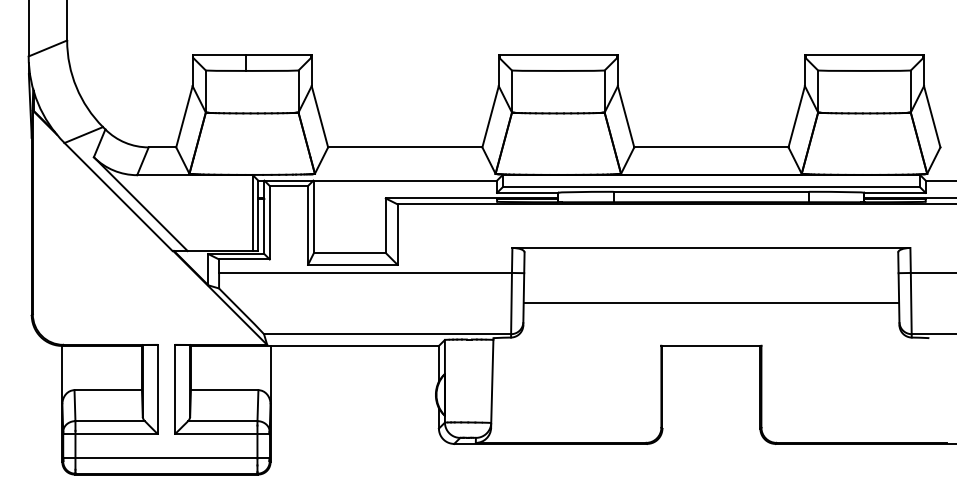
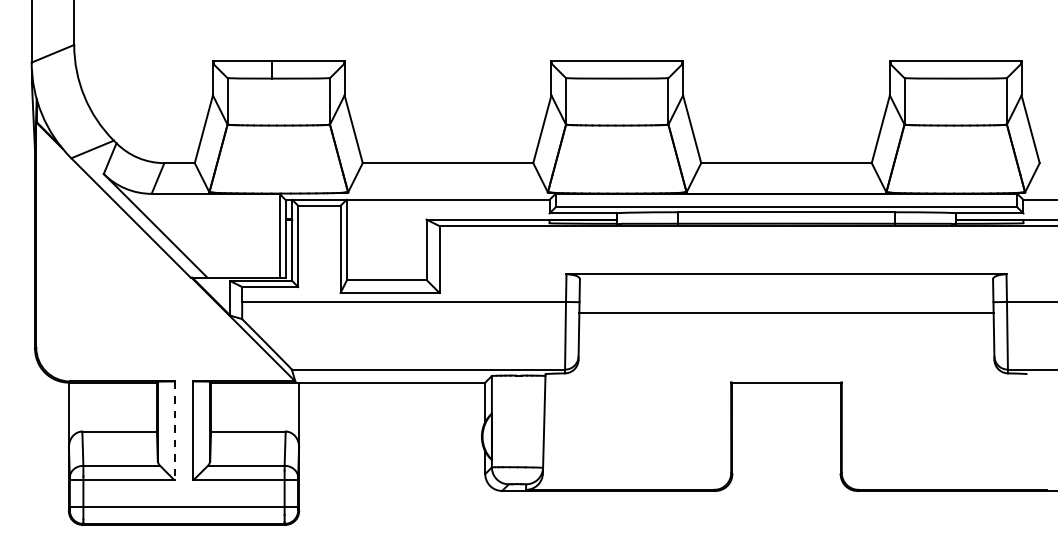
line: (711, 303) -> (786, 313), moved
line: (158, 389) -> (175, 430), solid -> dashed

